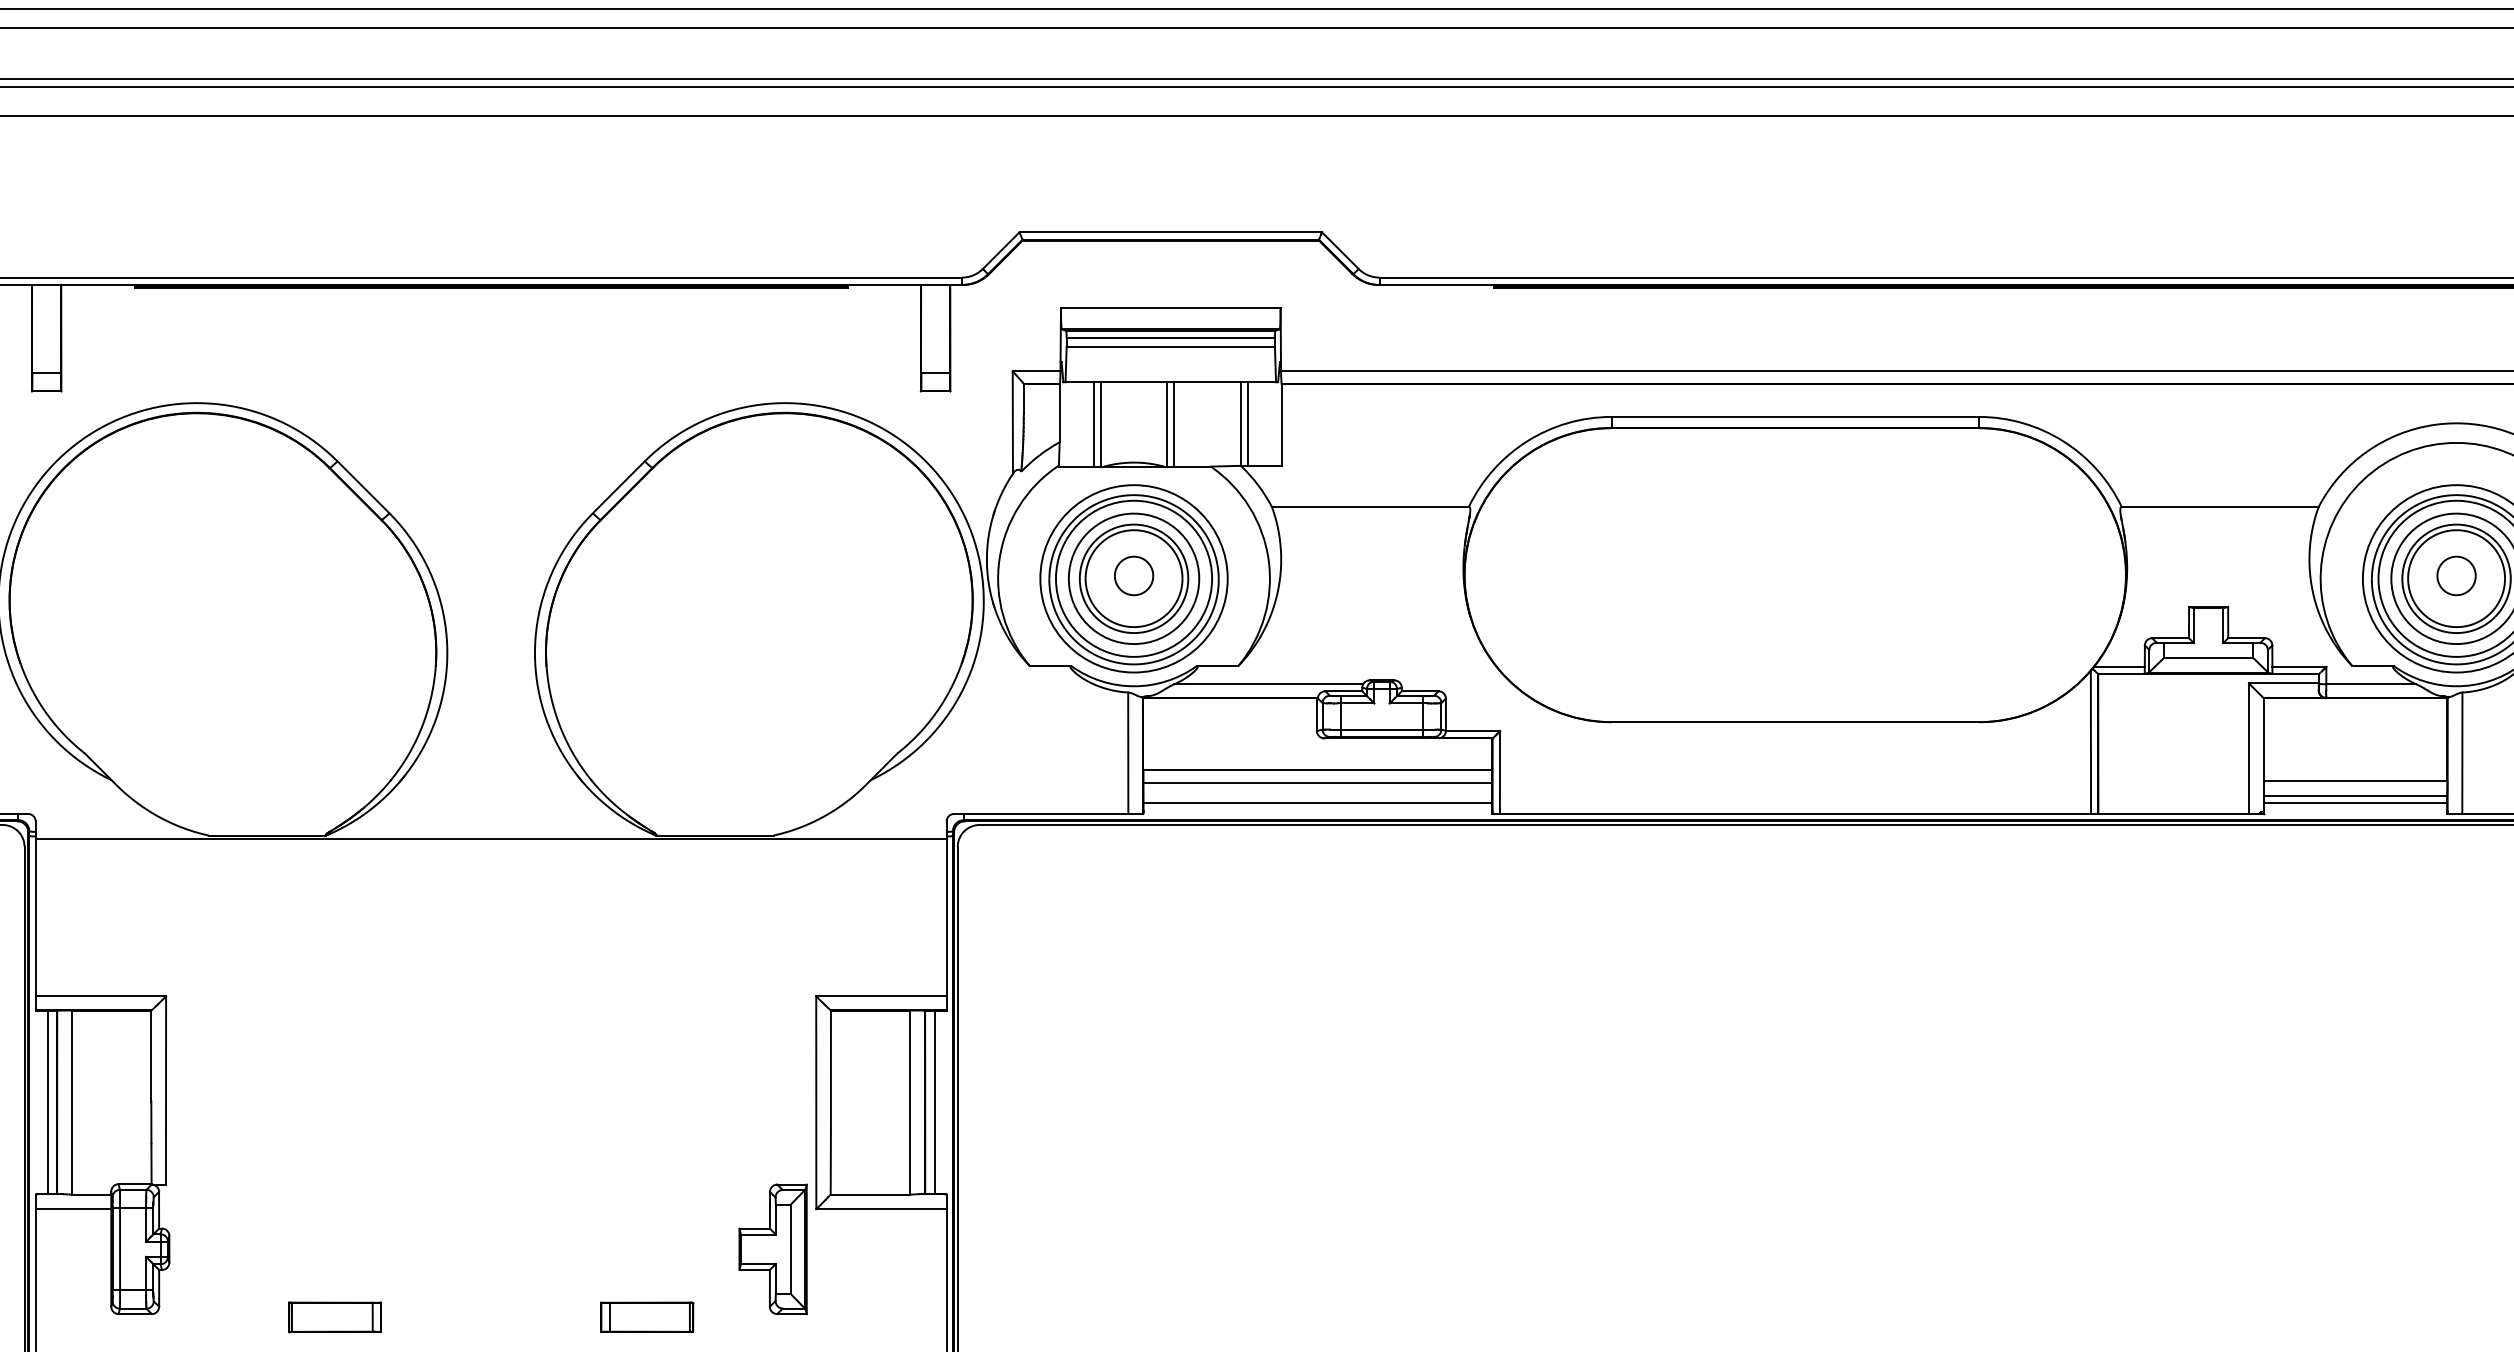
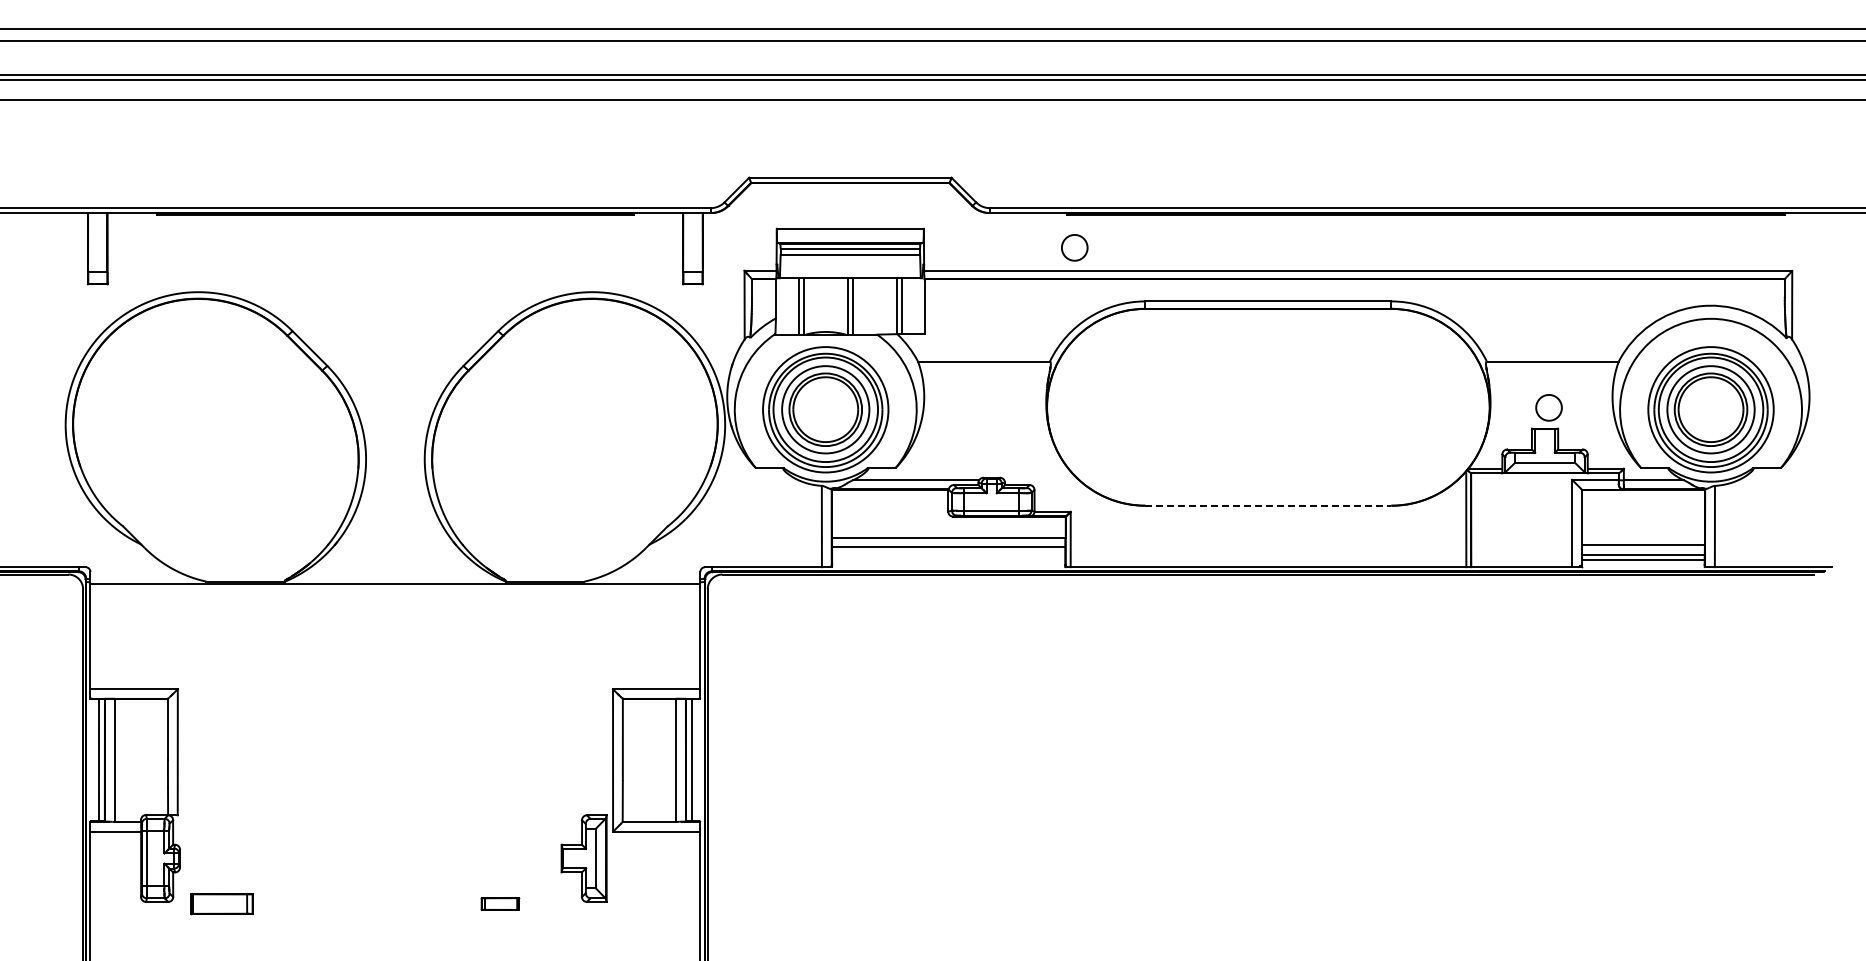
part: (1133, 575) -> (1074, 247), moved
part: (2455, 575) -> (1548, 407), moved
line: (1795, 721) -> (1268, 505), solid -> dashed
line: (1317, 802) -> (948, 559), removed
part: (648, 1316) -> (500, 903), size x0.6
part: (334, 1317) -> (221, 904), moved

